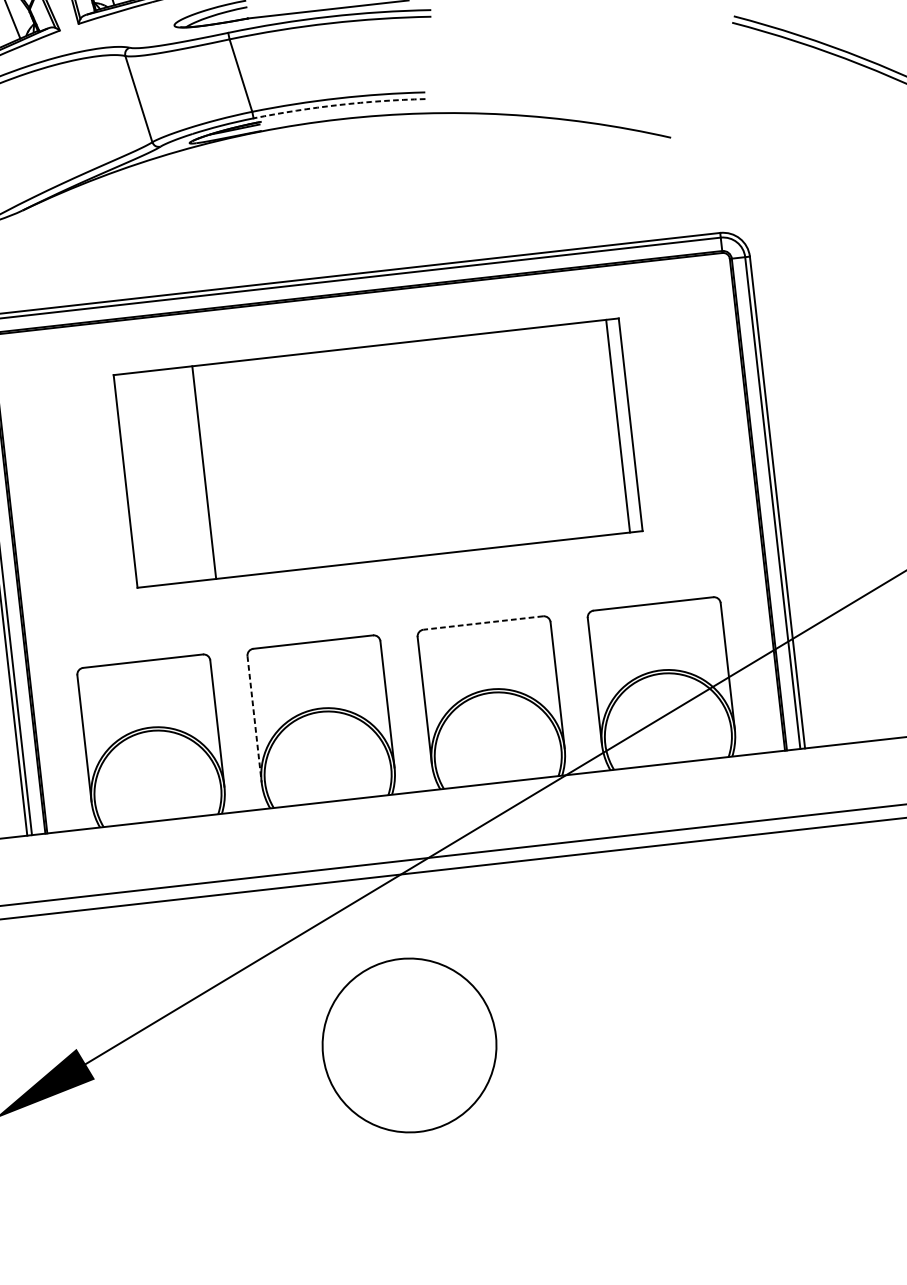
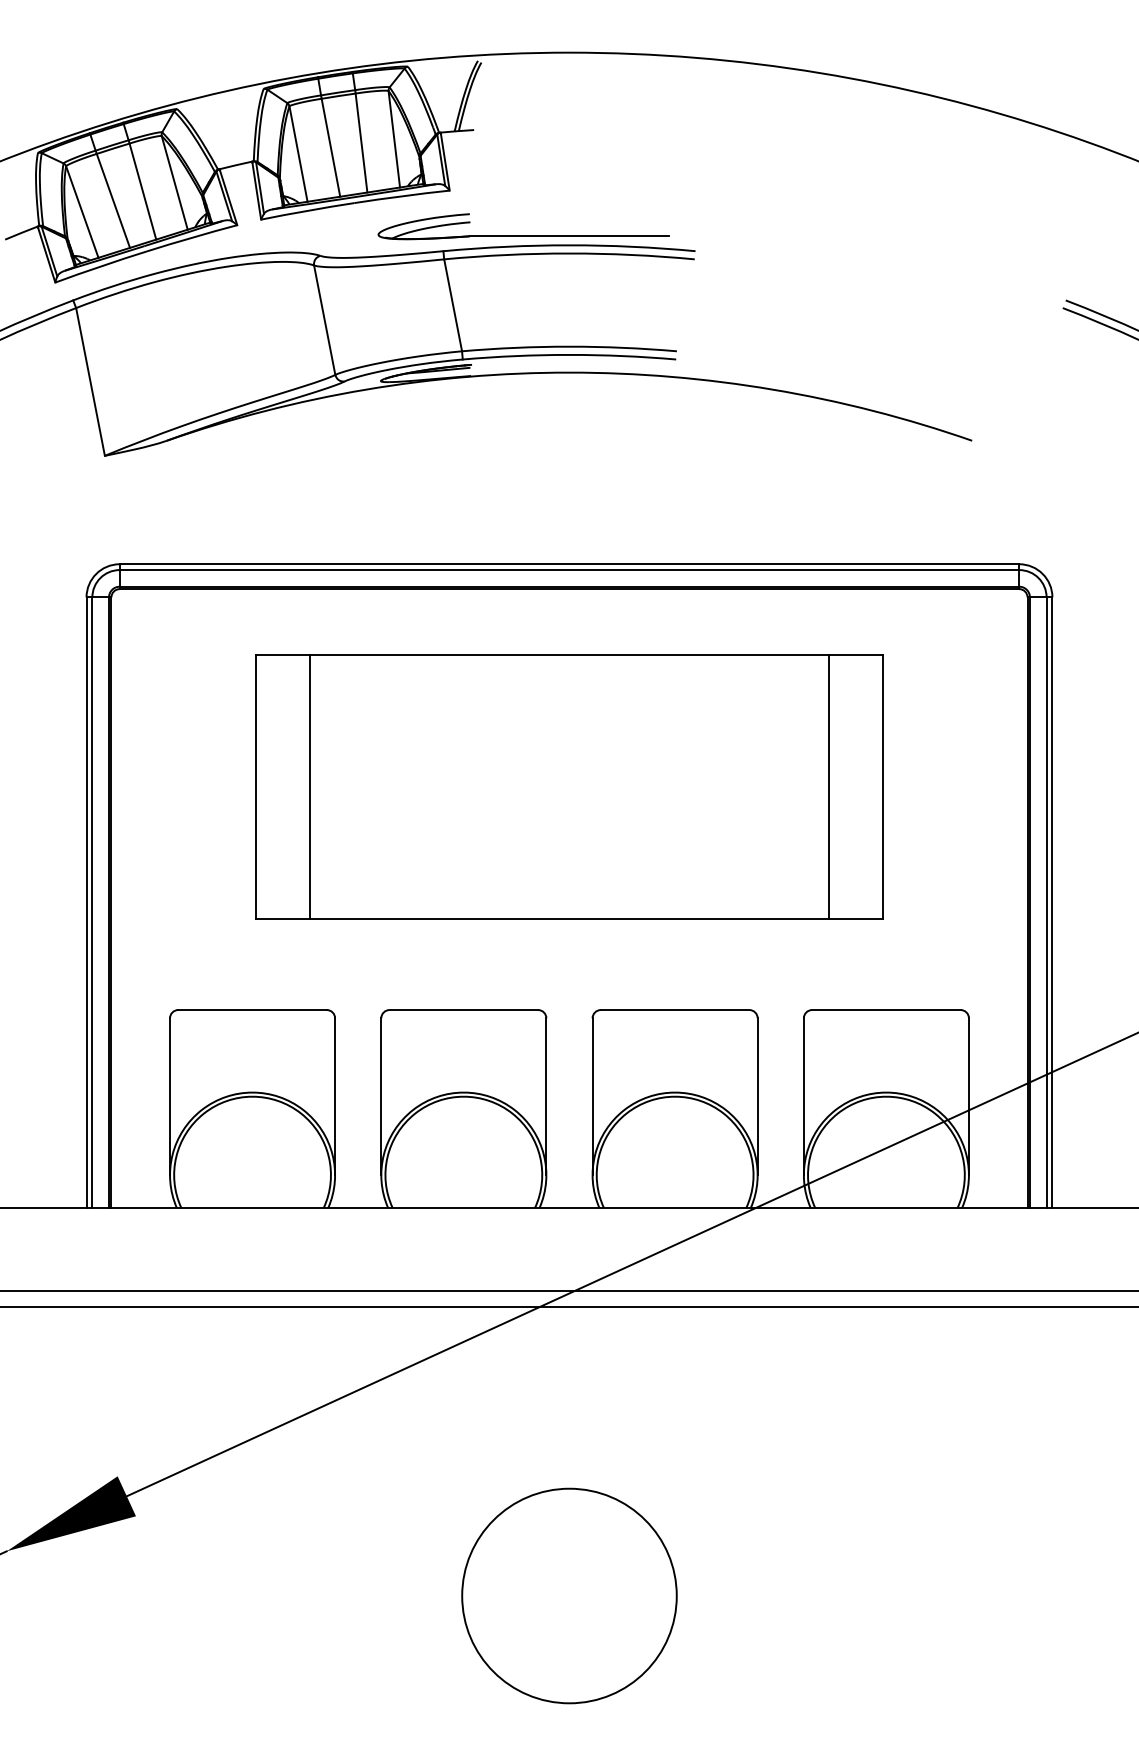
arc: (339, 104) -> (569, 354), dashed -> solid
line: (618, 426) -> (829, 787), moved
line: (204, 472) -> (309, 787), moved
line: (482, 623) -> (674, 1010), dashed -> solid
line: (254, 719) -> (381, 1097), dashed -> solid
circle: (409, 1045) -> (569, 1595), moved

